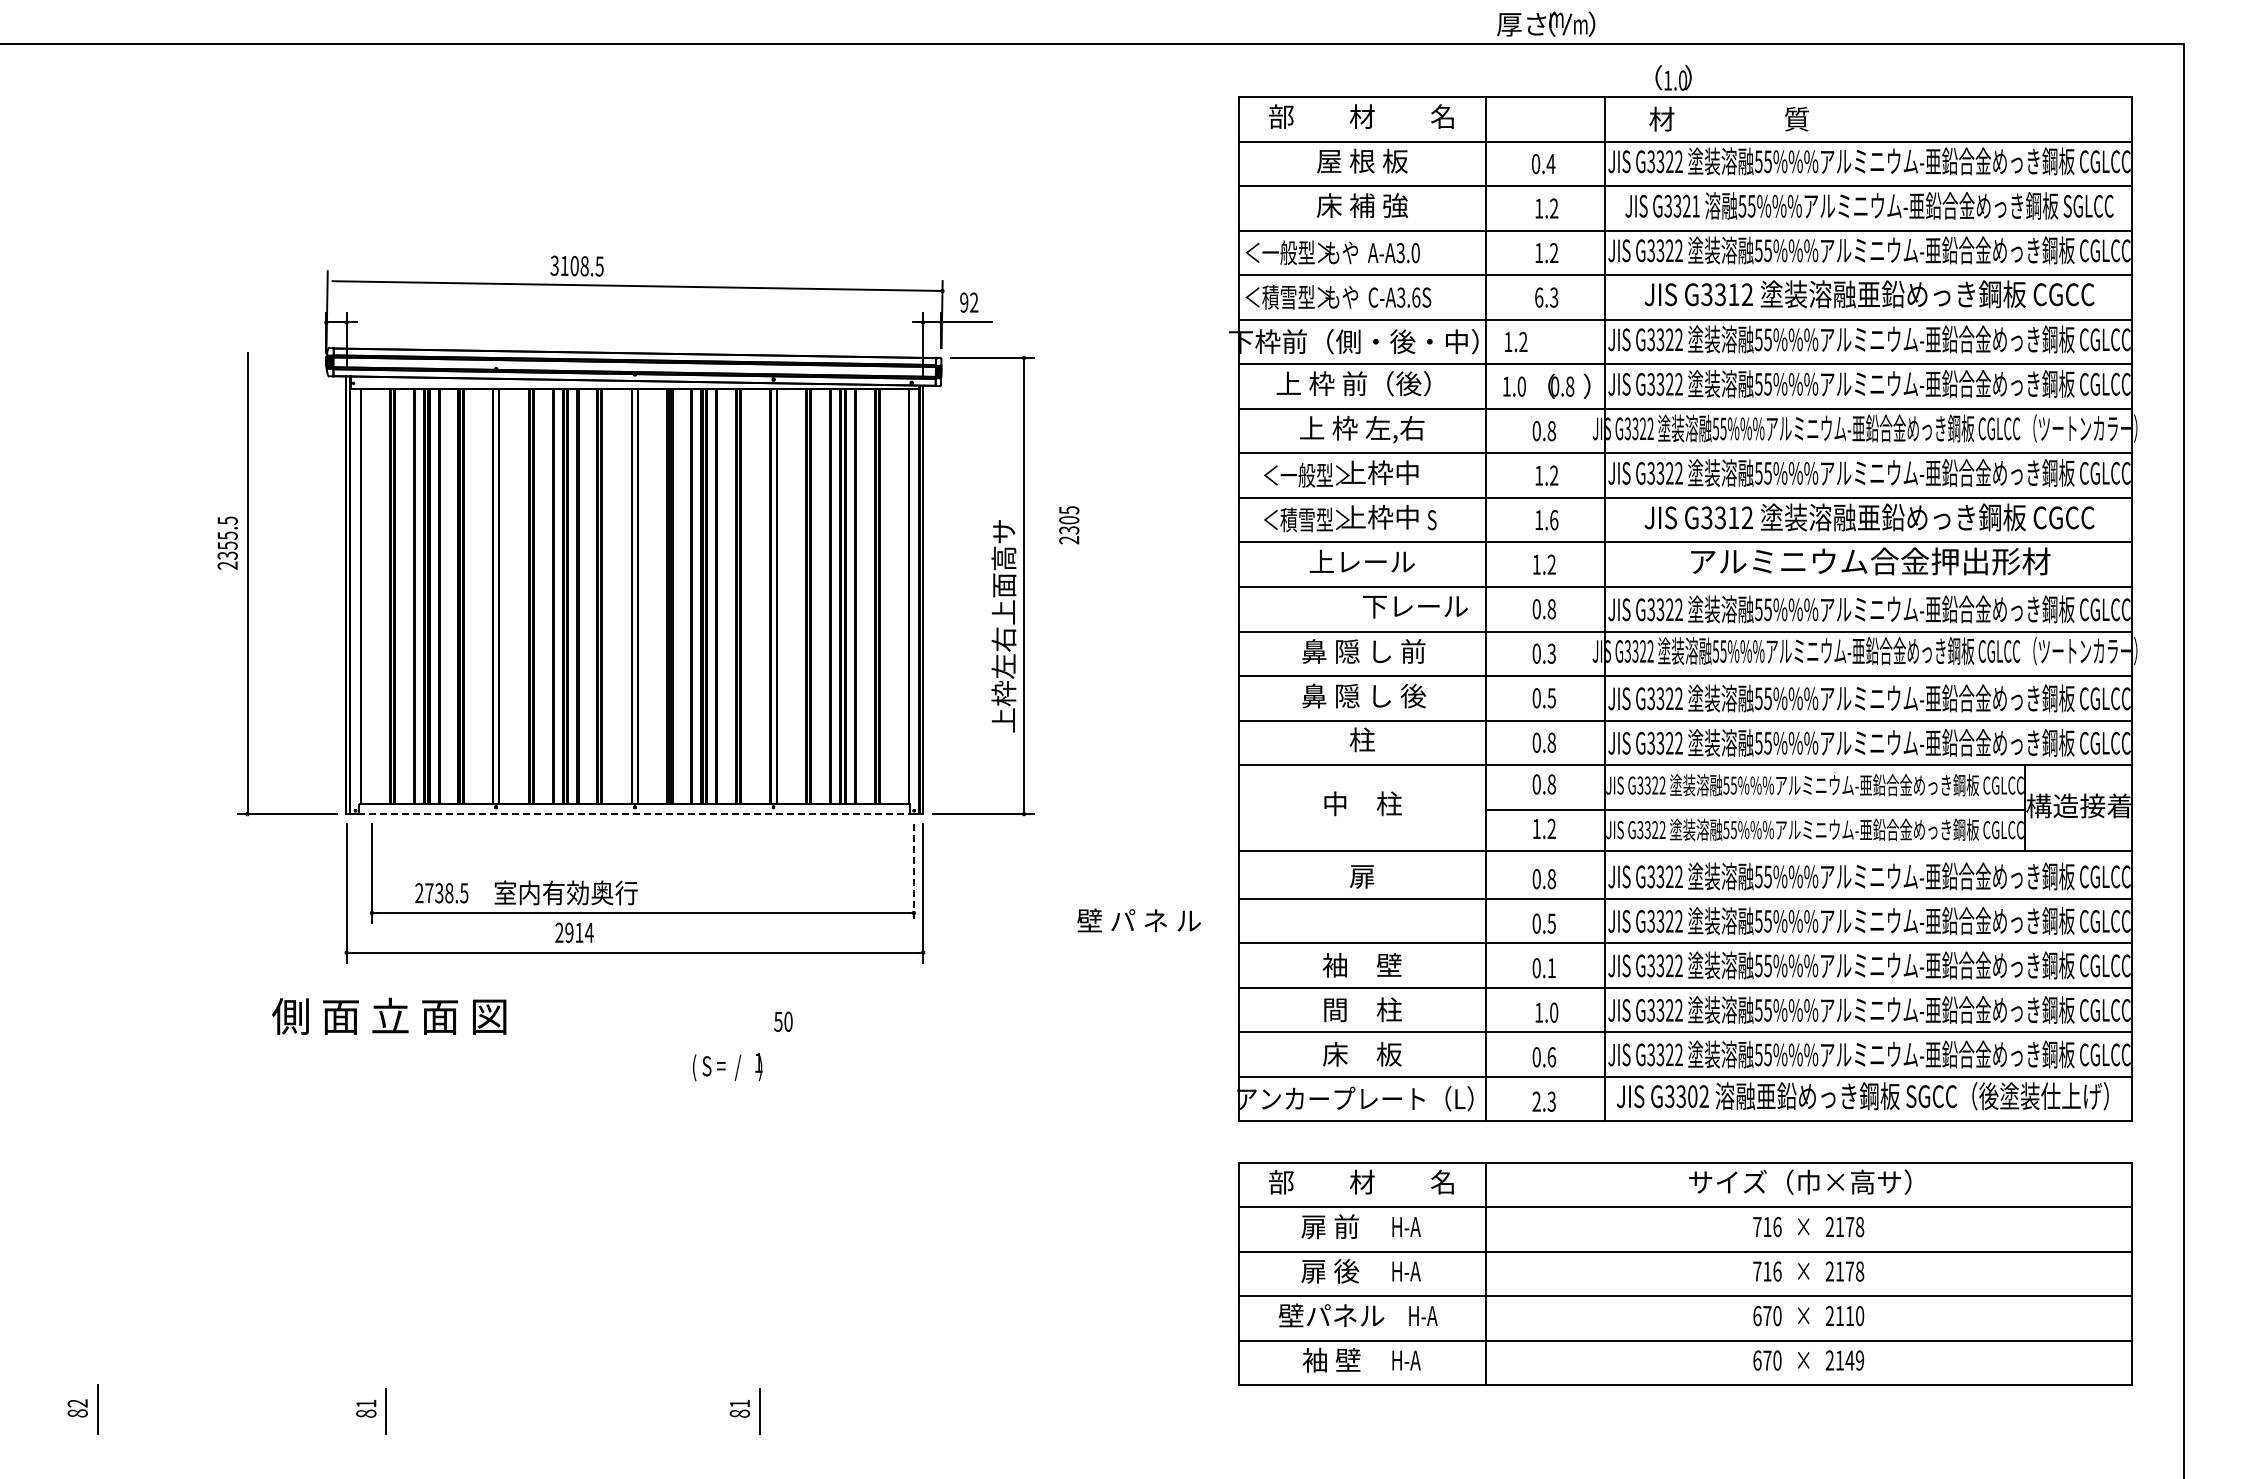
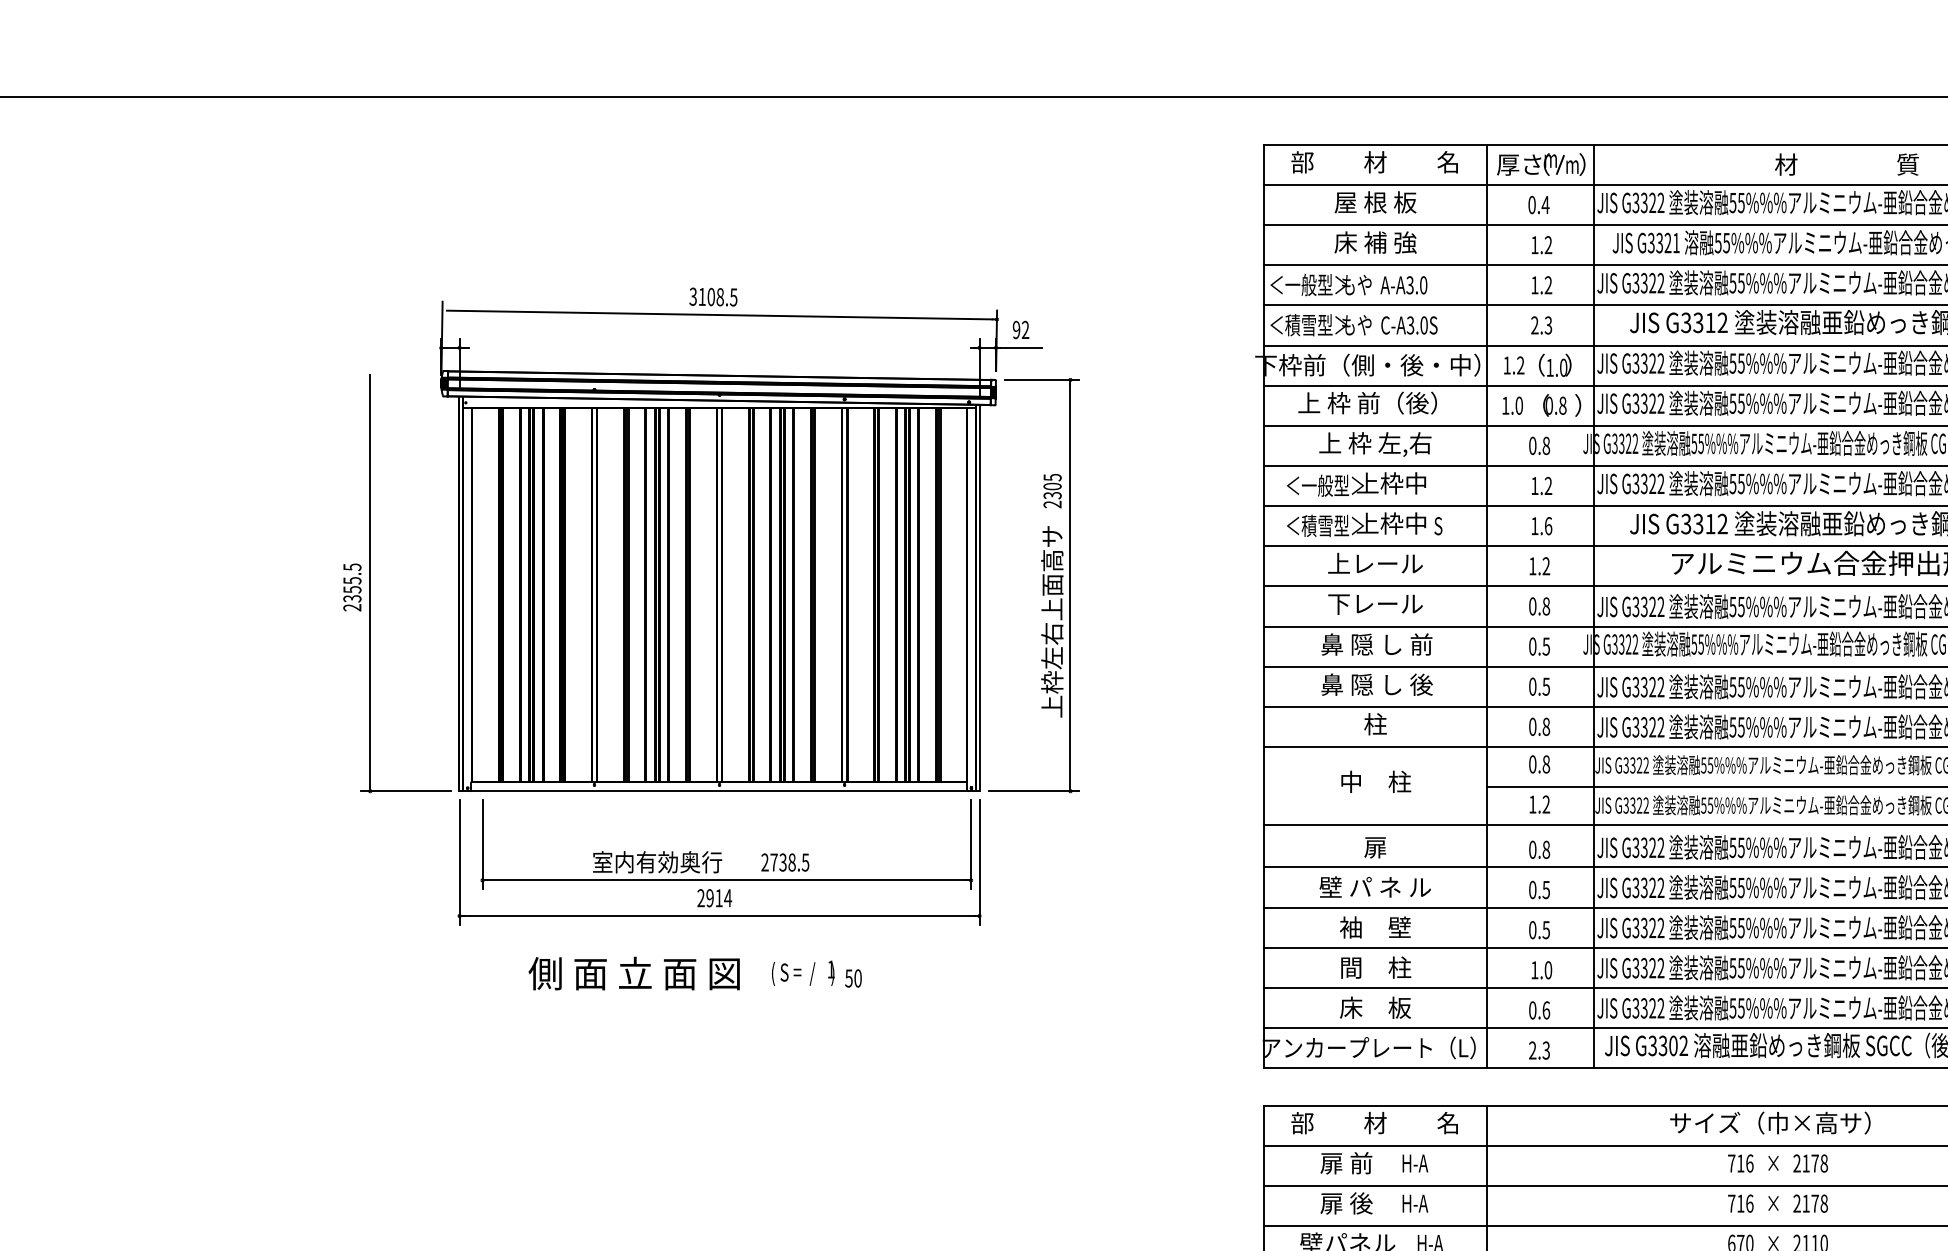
part: (1546, 23) -> (1541, 163), moved
text: (1673, 77) -> (1555, 365), moved
text: (1728, 118) -> (1846, 163), moved
text: (576, 265) -> (712, 296), moved
text: (1416, 297) -> (1424, 325), C-A3.6S -> C-A3.0S
text: (1539, 297) -> (1535, 325), 6.3 -> 2.3
text: (1069, 525) -> (1052, 491), moved
text: (227, 542) -> (352, 586), moved
text: (1415, 607) -> (1375, 604), moved
text: (1551, 653) -> (1546, 646), 0.3 -> 0.5
line: (634, 814) -> (719, 791), dashed -> solid
line: (913, 873) -> (970, 844), dashed -> solid
text: (441, 893) -> (785, 862), moved
text: (1138, 920) -> (1374, 887), moved
text: (574, 932) -> (714, 897), moved
text: (1551, 968) -> (1546, 930), 0.1 -> 0.5
text: (389, 1015) -> (634, 972), moved
text: (727, 1067) -> (803, 973), moved

